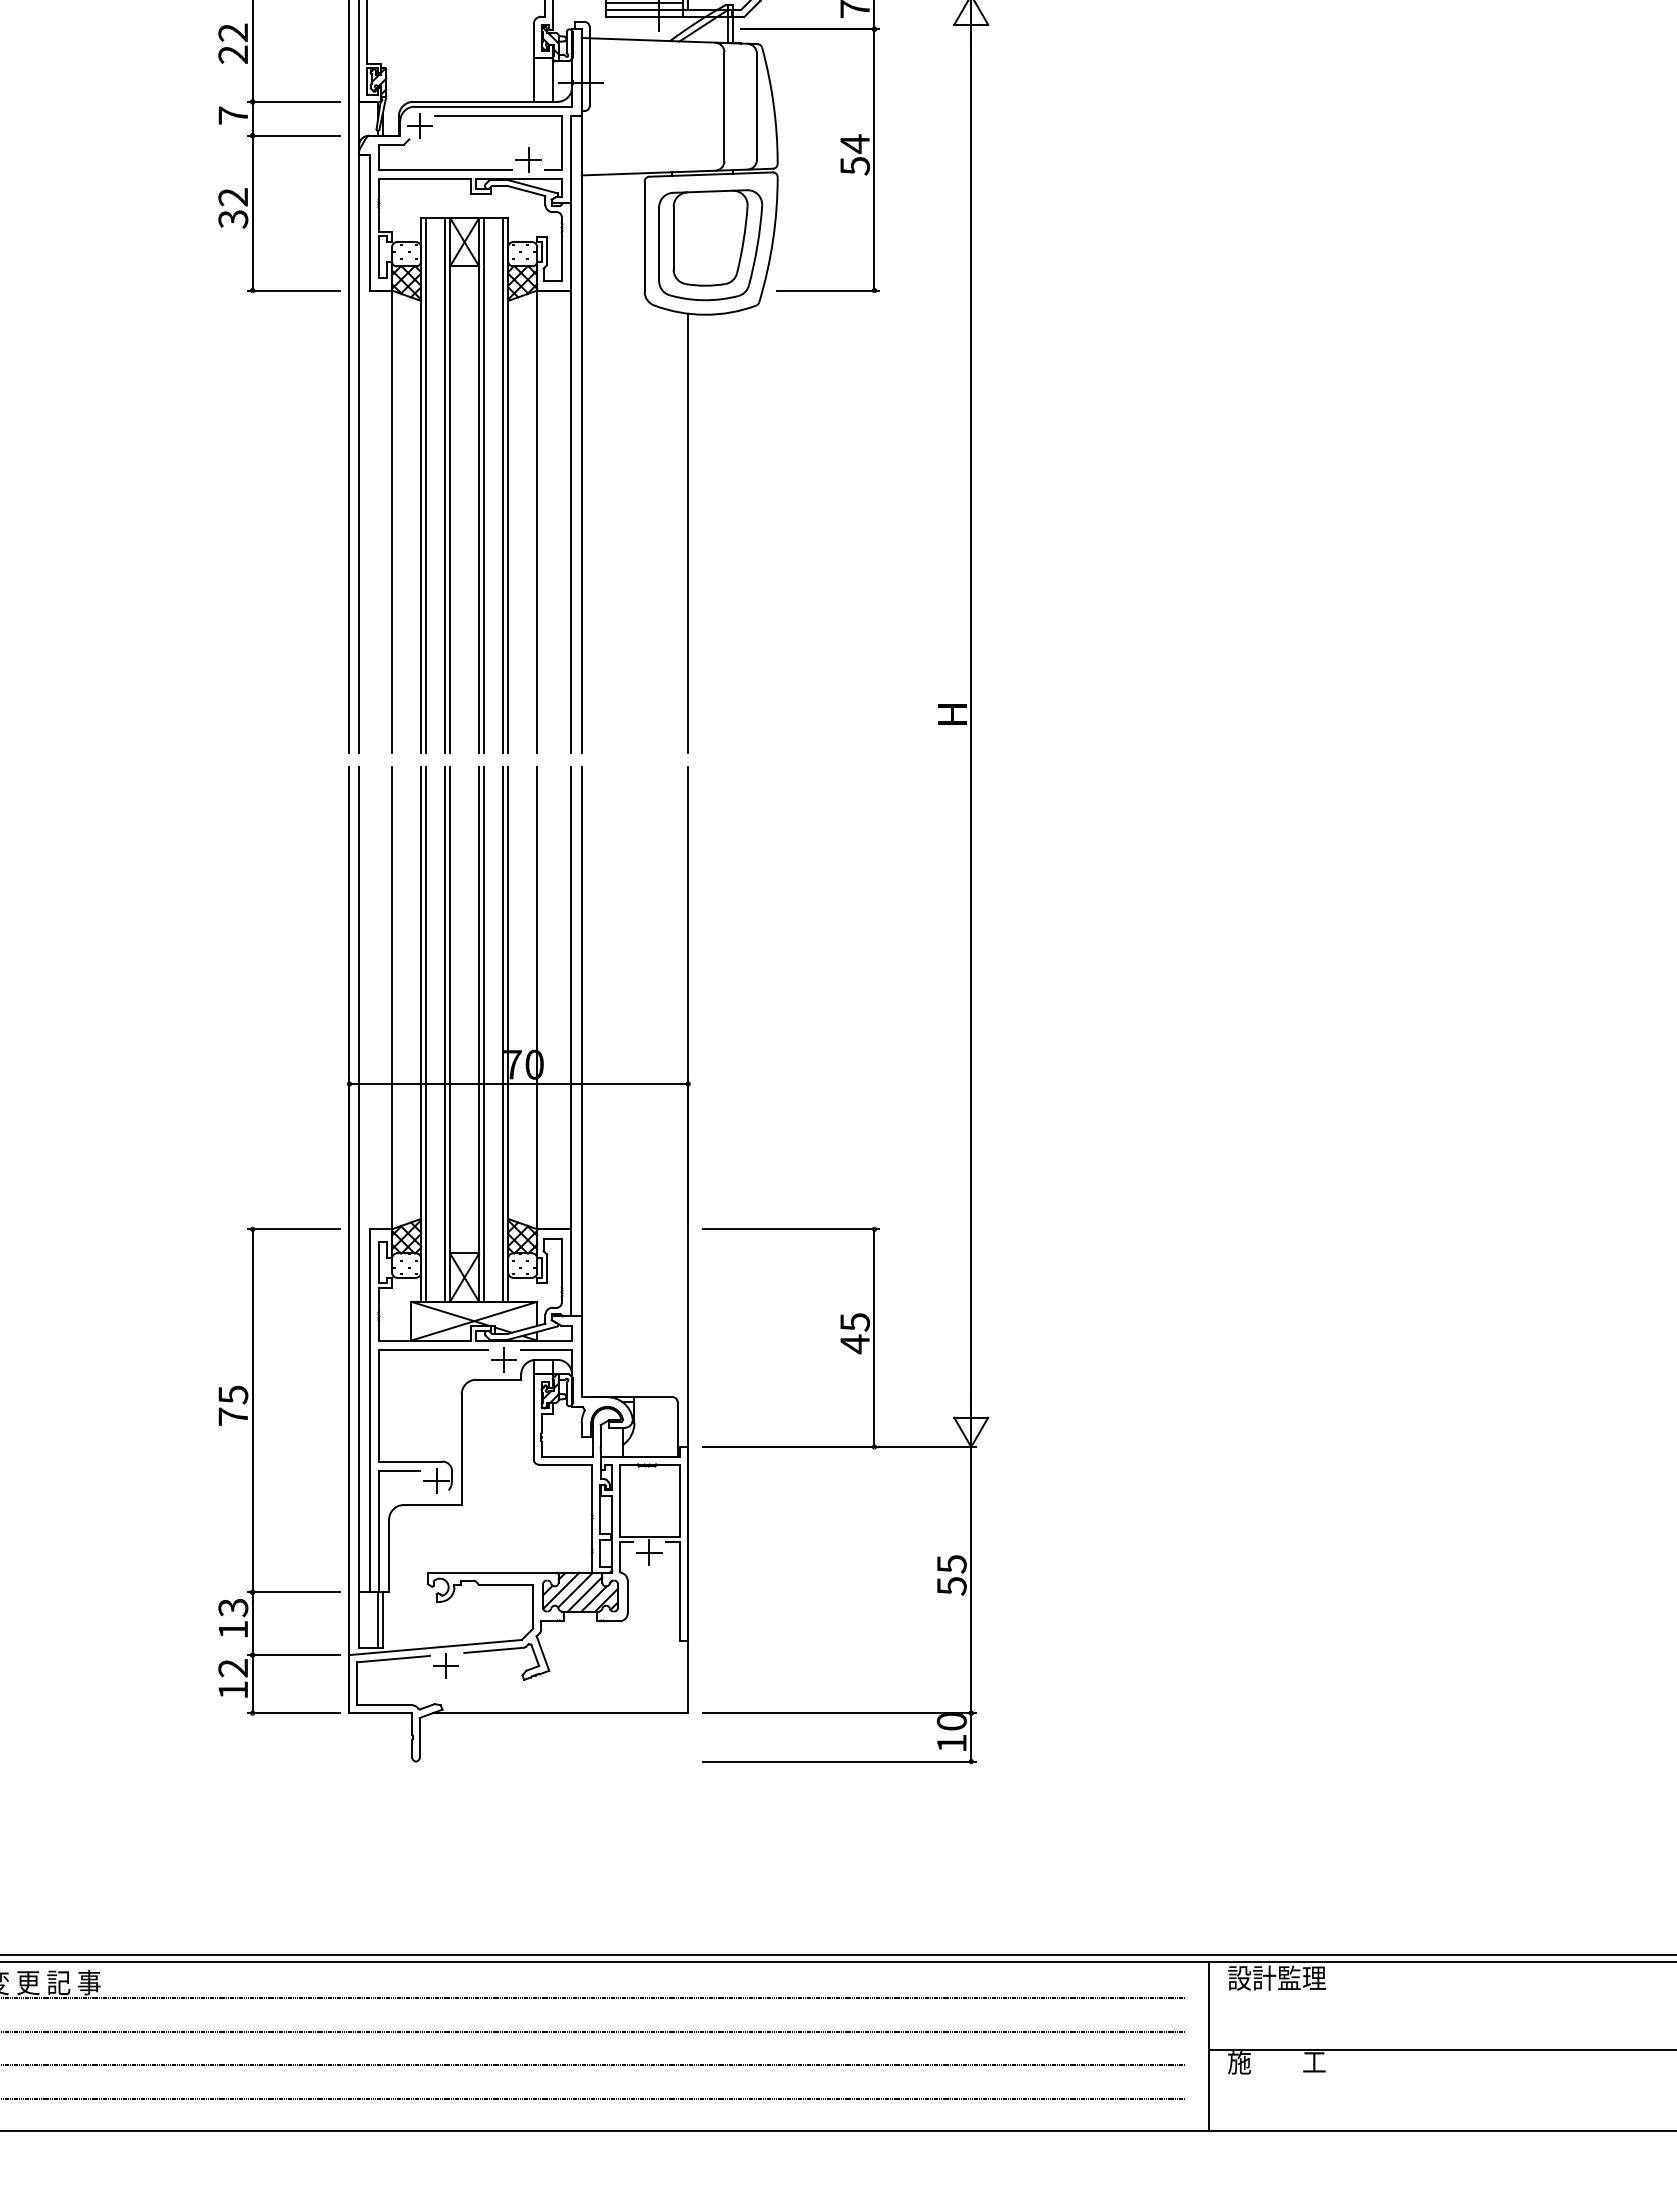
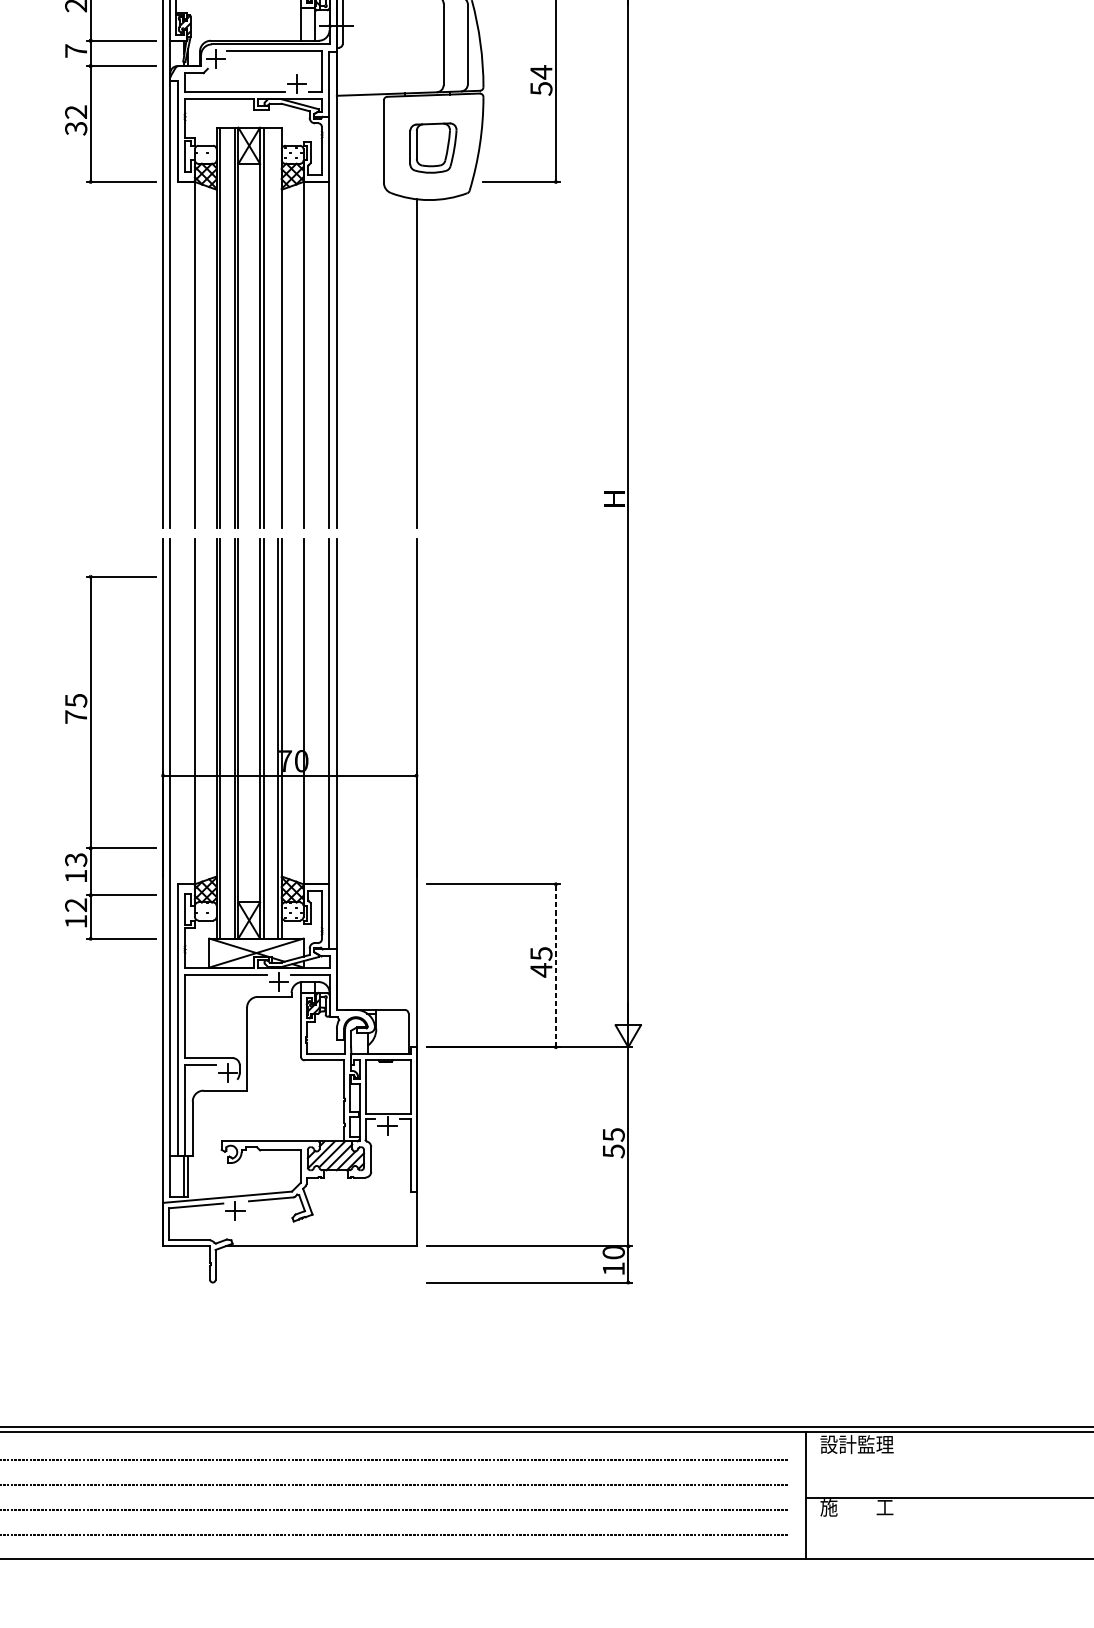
part: (710, 245) -> (433, 148), size x0.6
line: (503, 485) -> (278, 327), removed
line: (874, 1338) -> (555, 966), solid -> dashed
part: (253, 1470) -> (91, 757), moved

